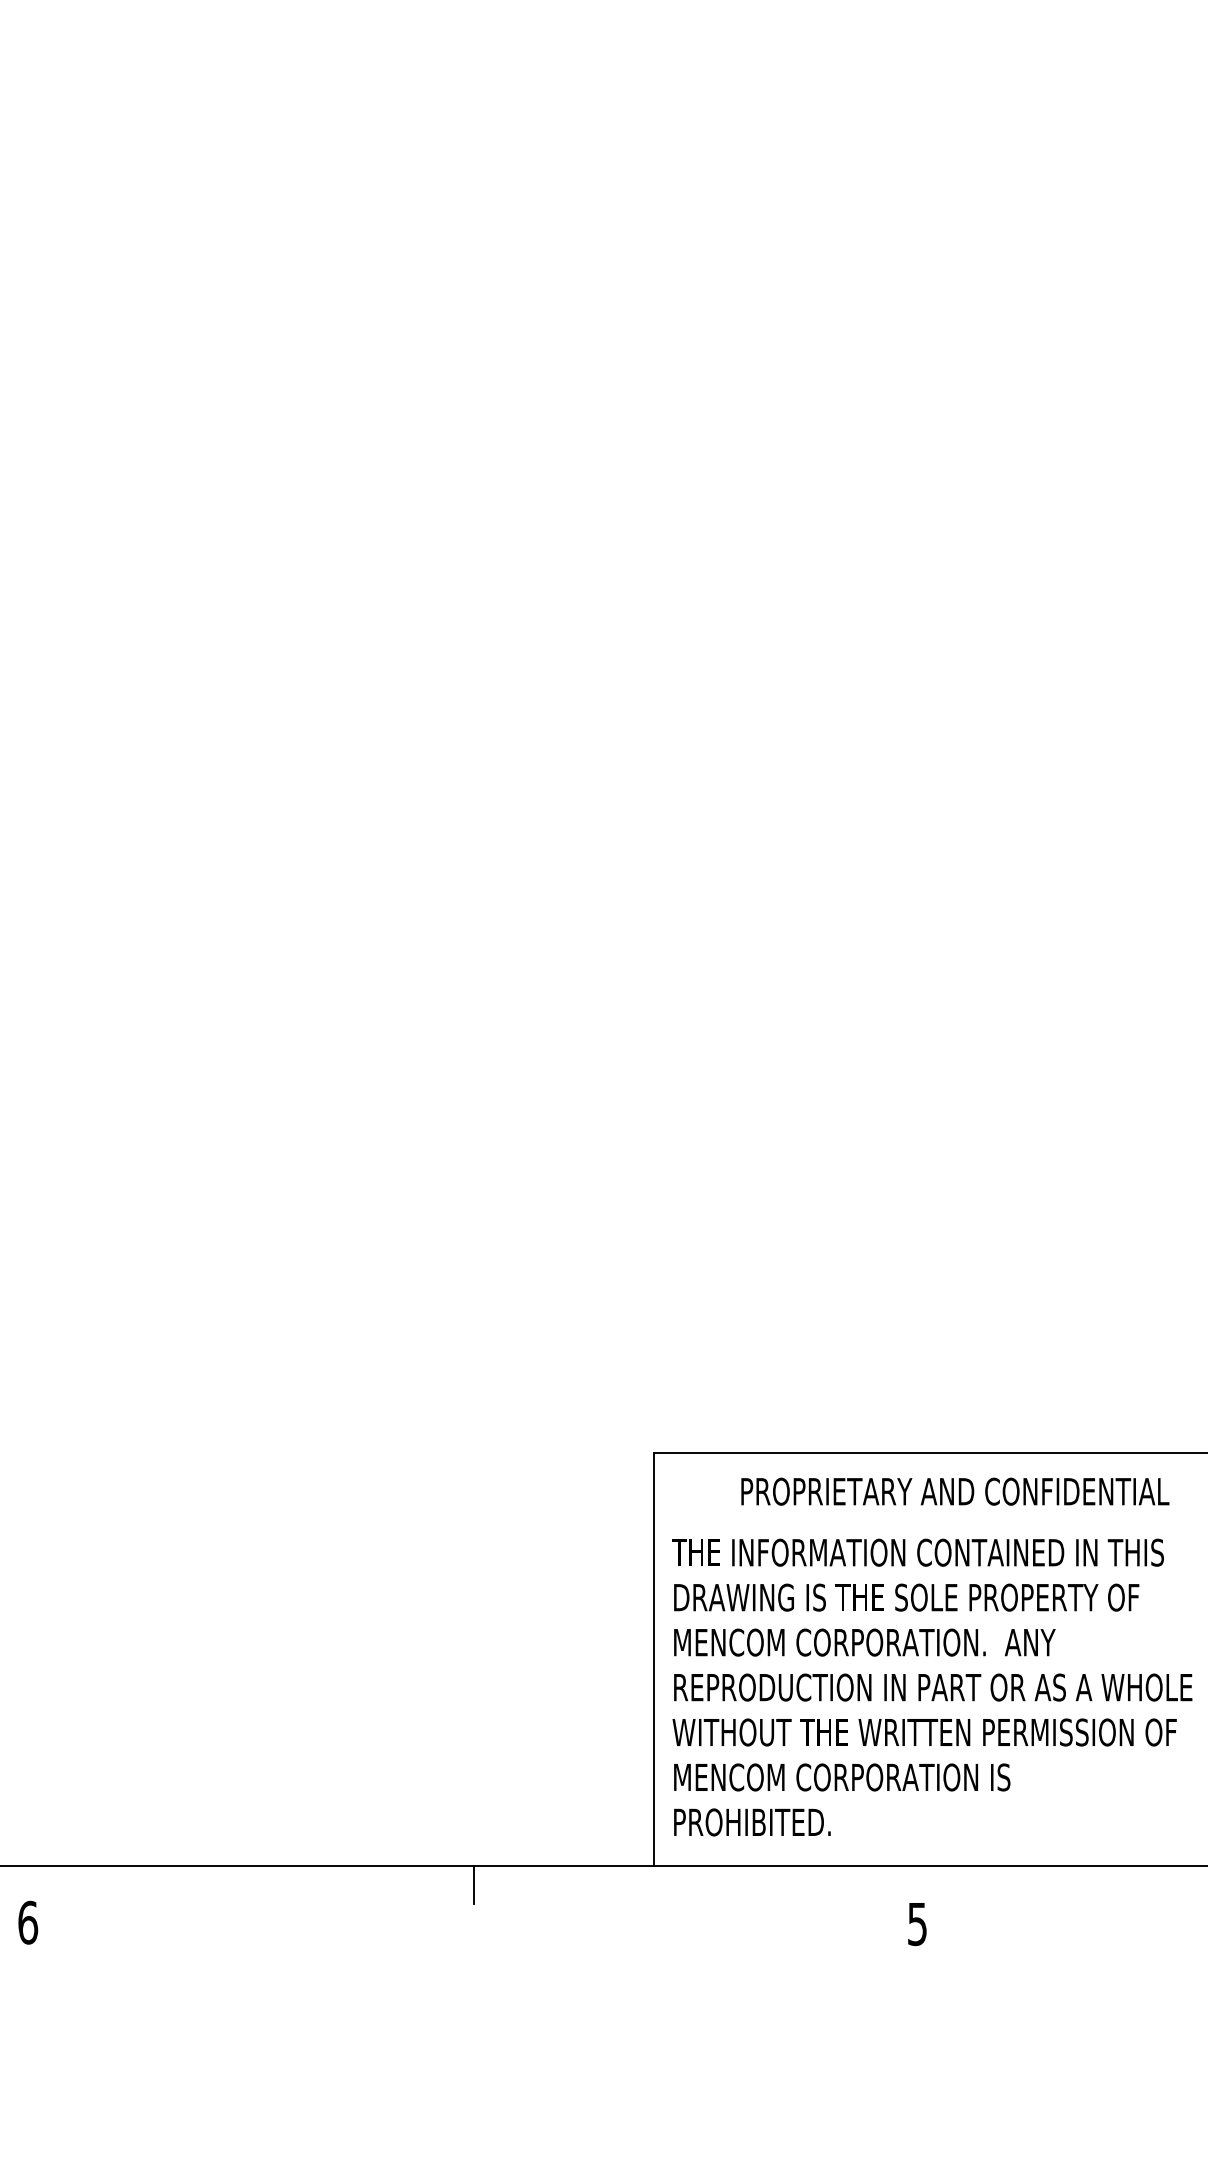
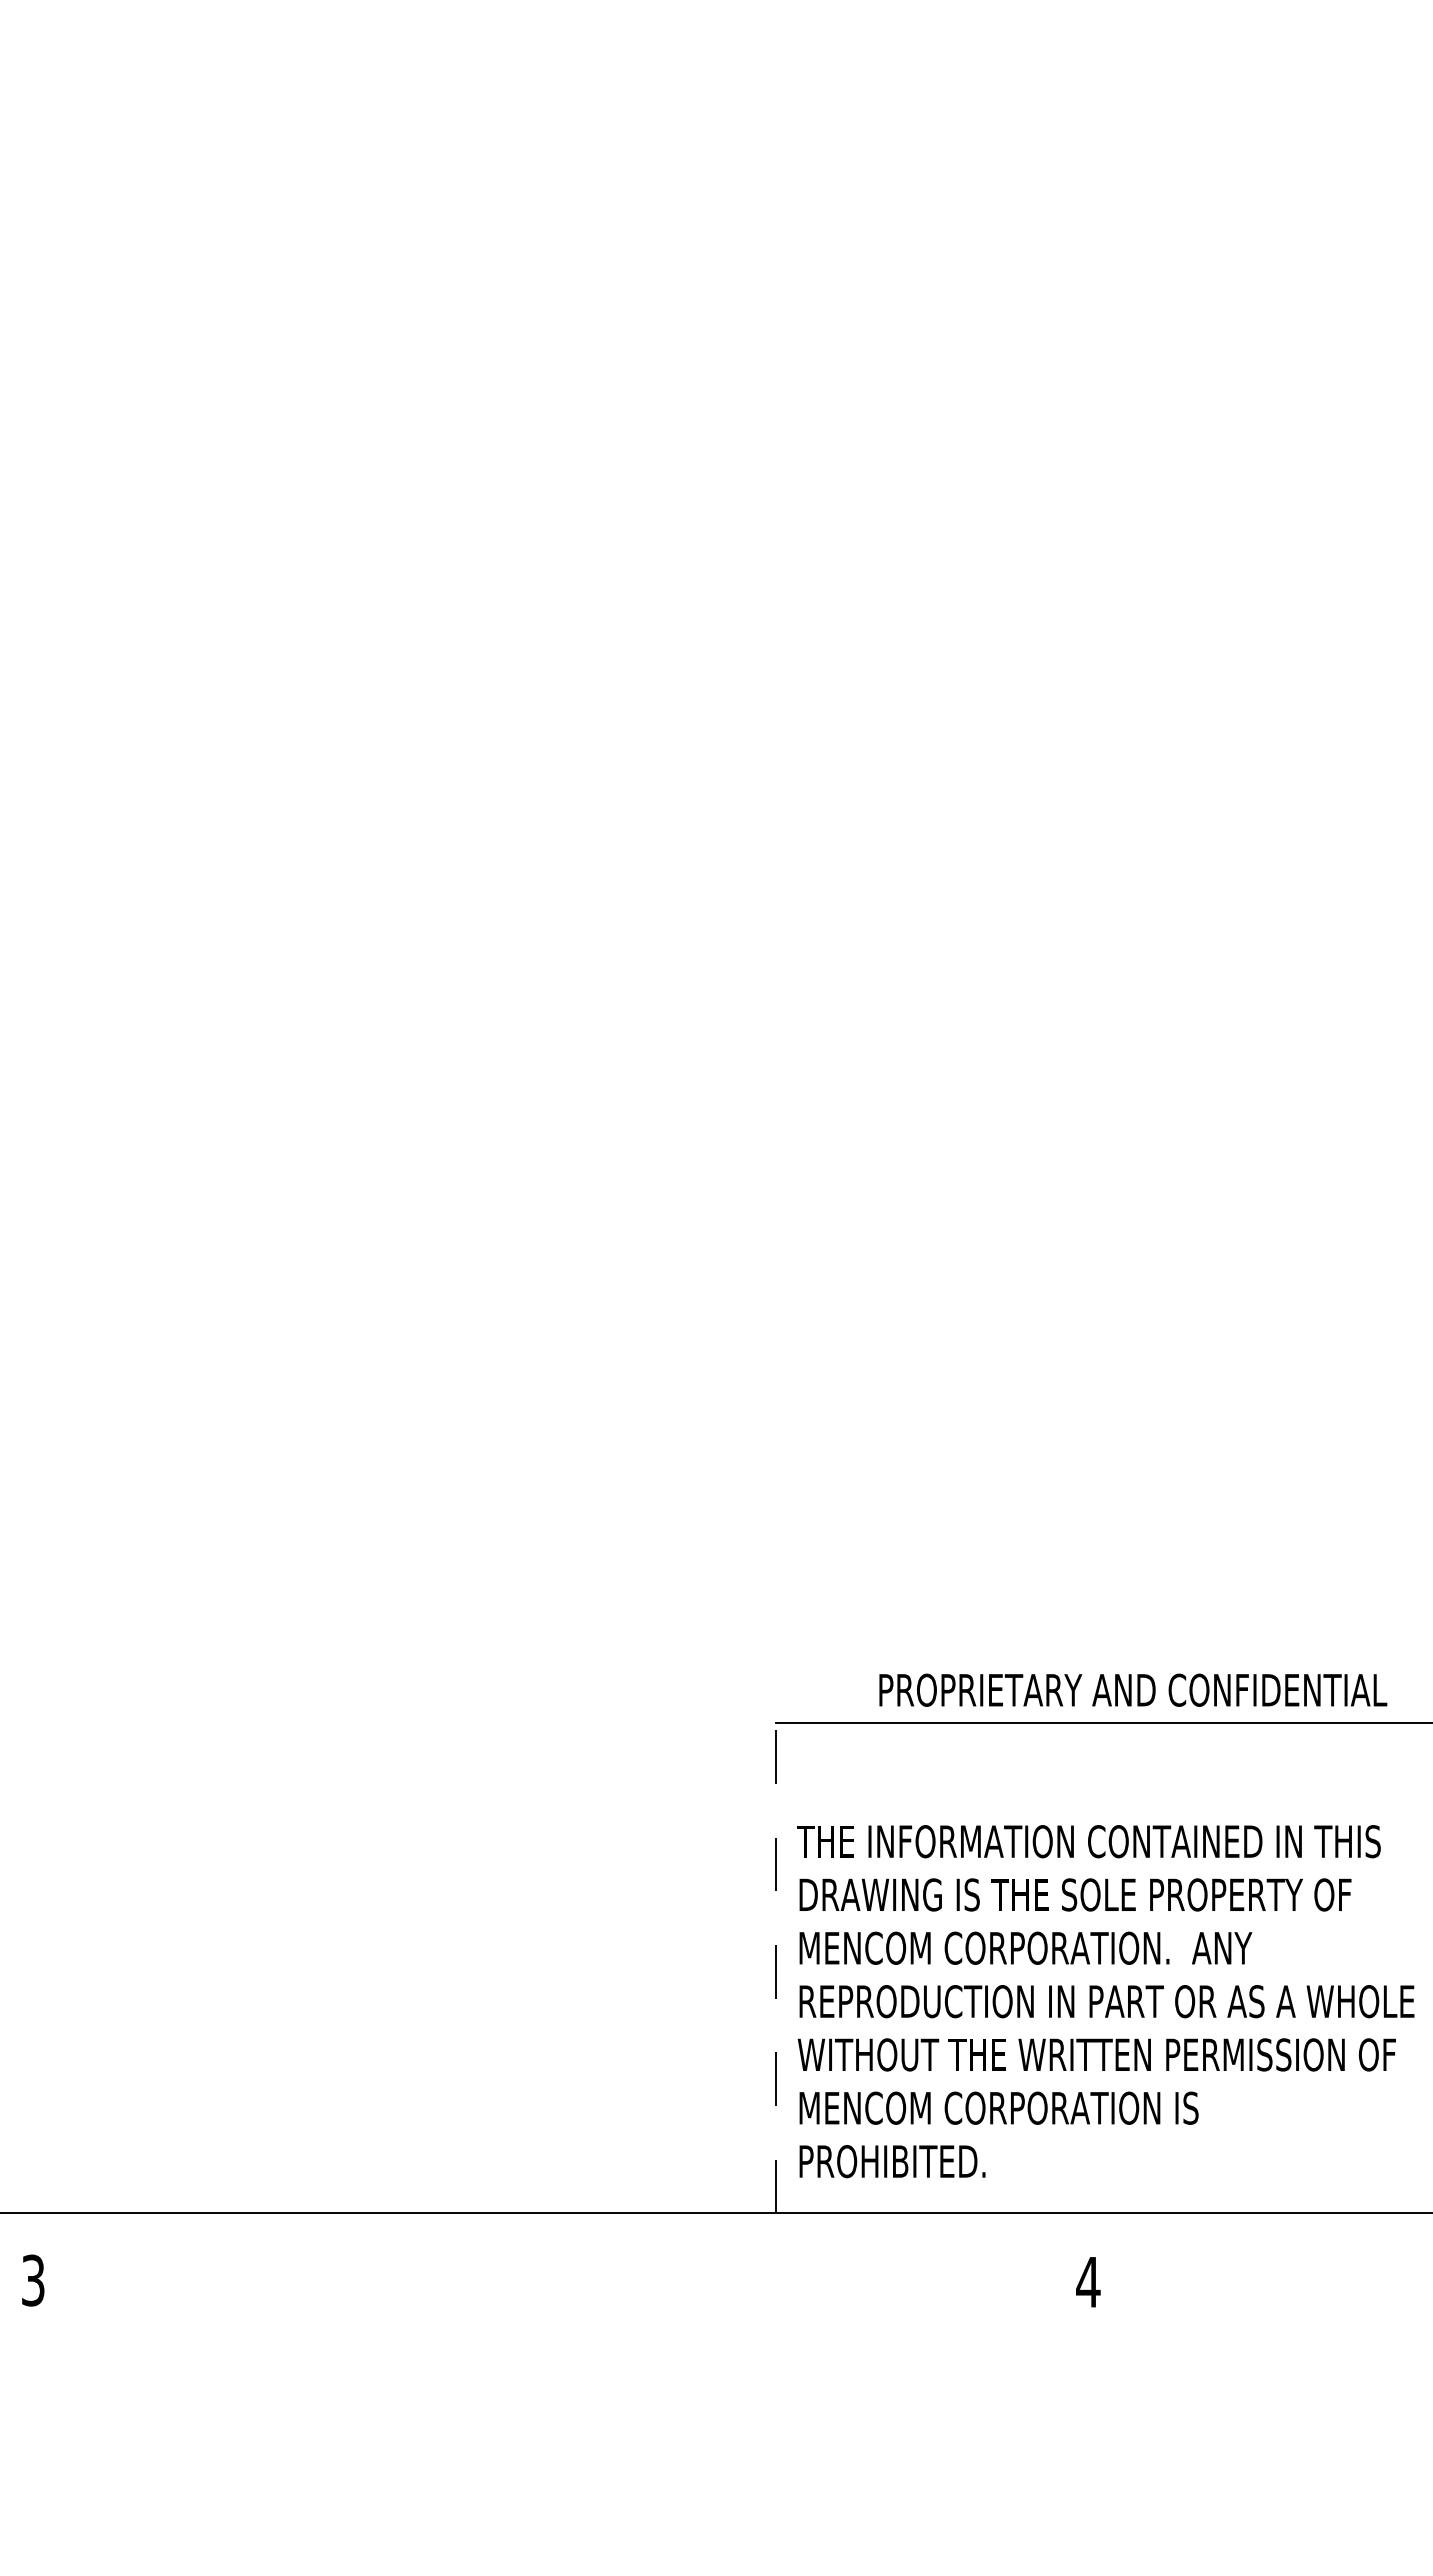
text: (955, 1491) -> (1133, 1689), moved
line: (653, 1658) -> (775, 1967), solid -> dashed
line: (474, 1884) -> (562, 2235), removed
text: (28, 1922) -> (33, 2280), 6 -> 3
text: (917, 1924) -> (1088, 2282), 5 -> 4

